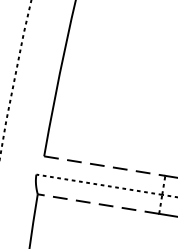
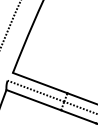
line: (105, 166) -> (40, 83), dashed -> solid
line: (97, 202) -> (33, 99), dashed -> solid

